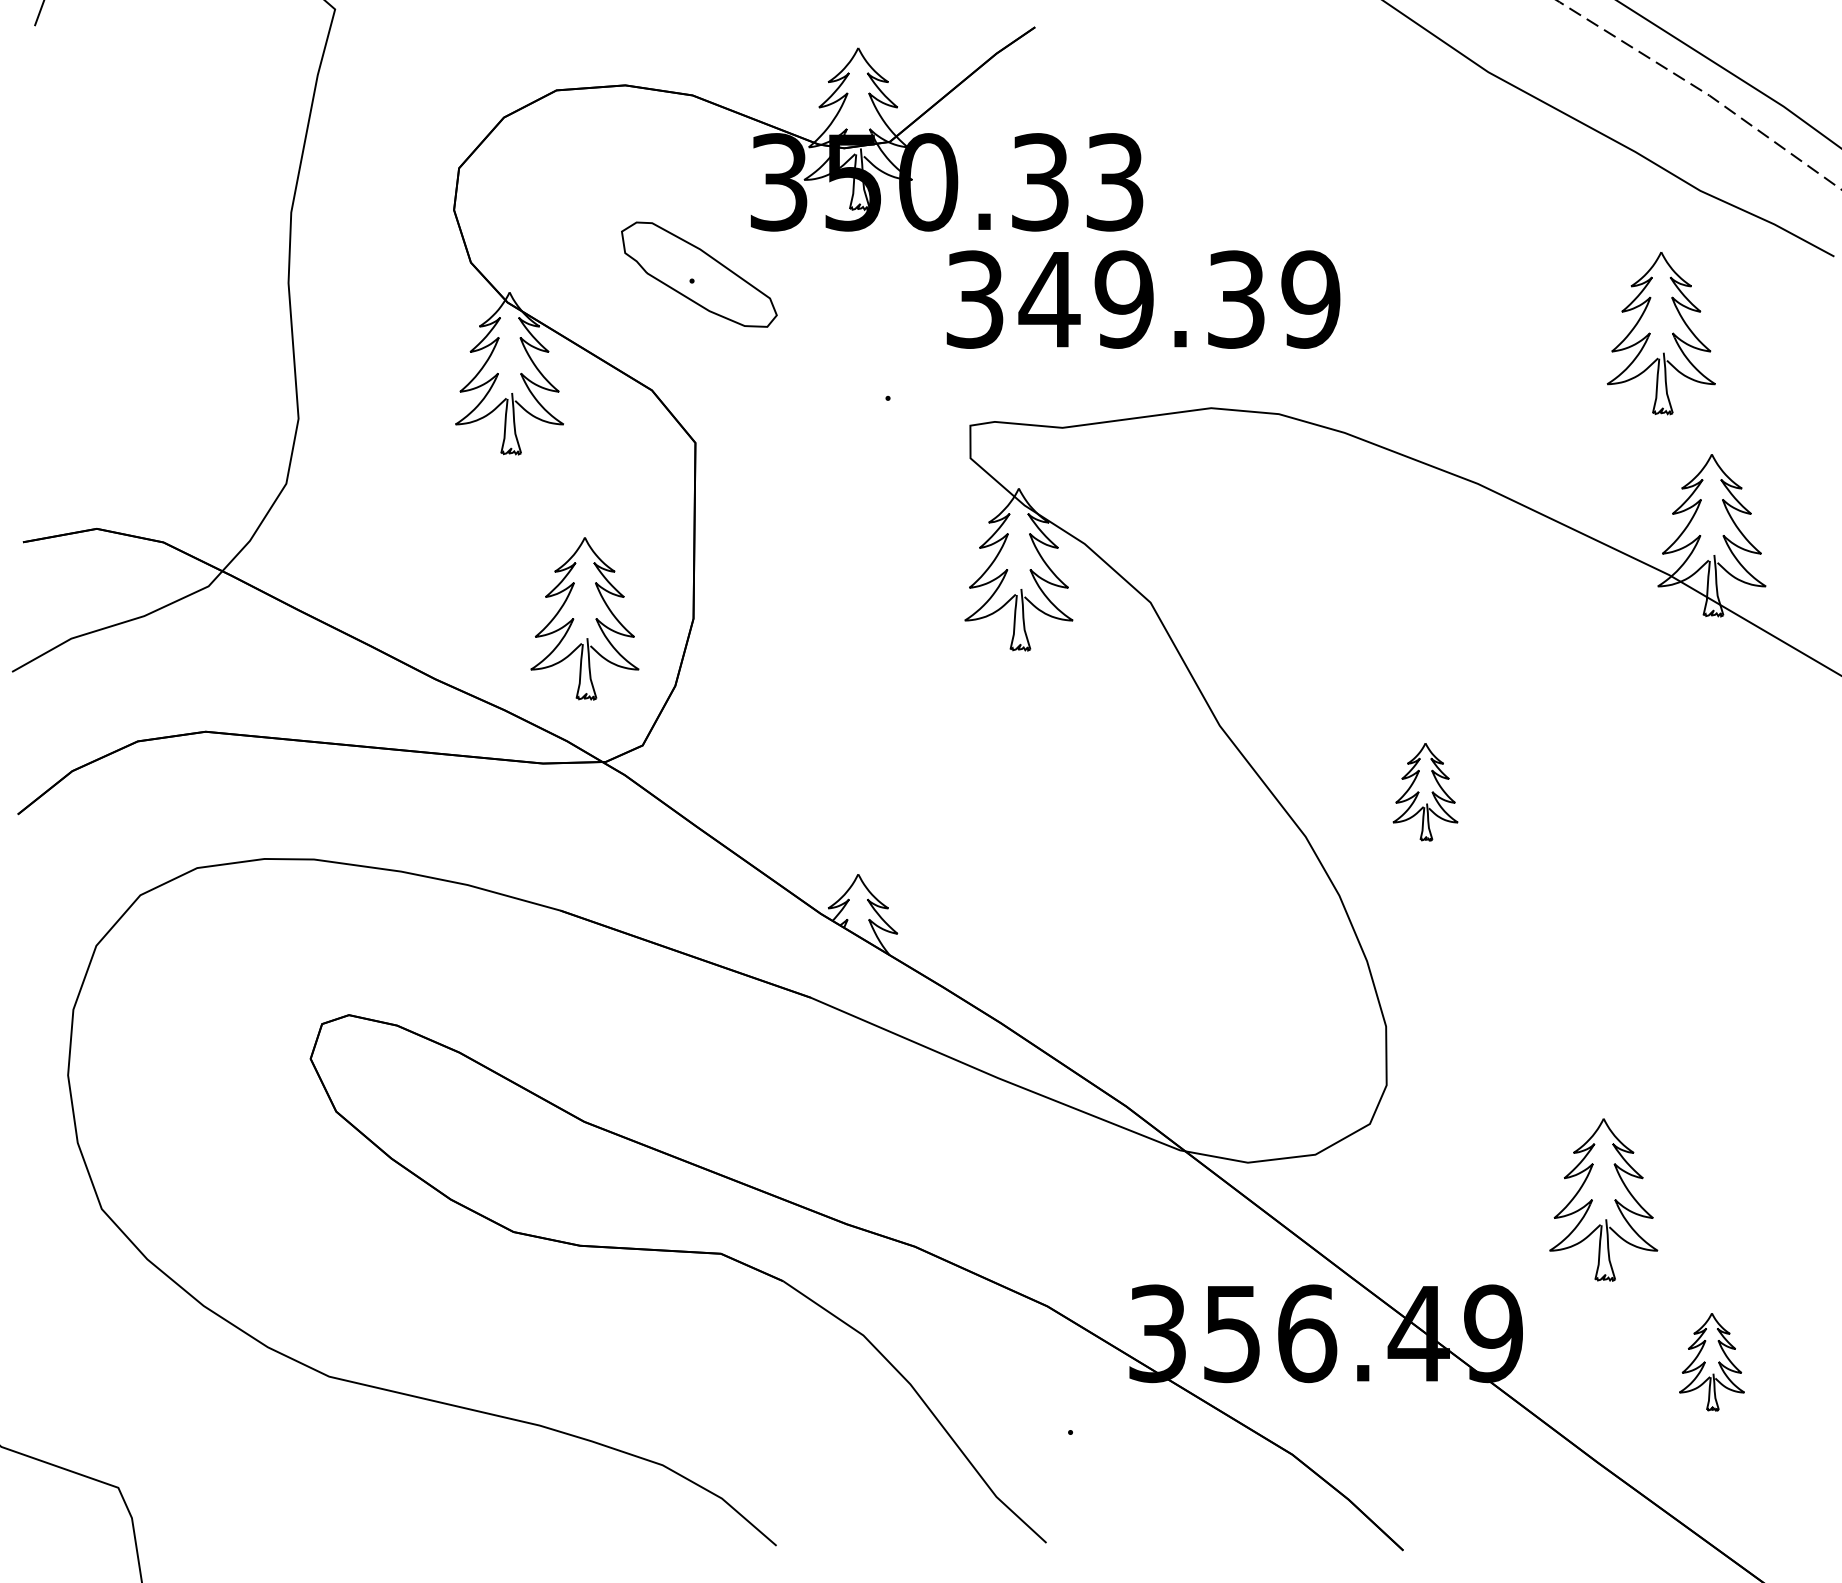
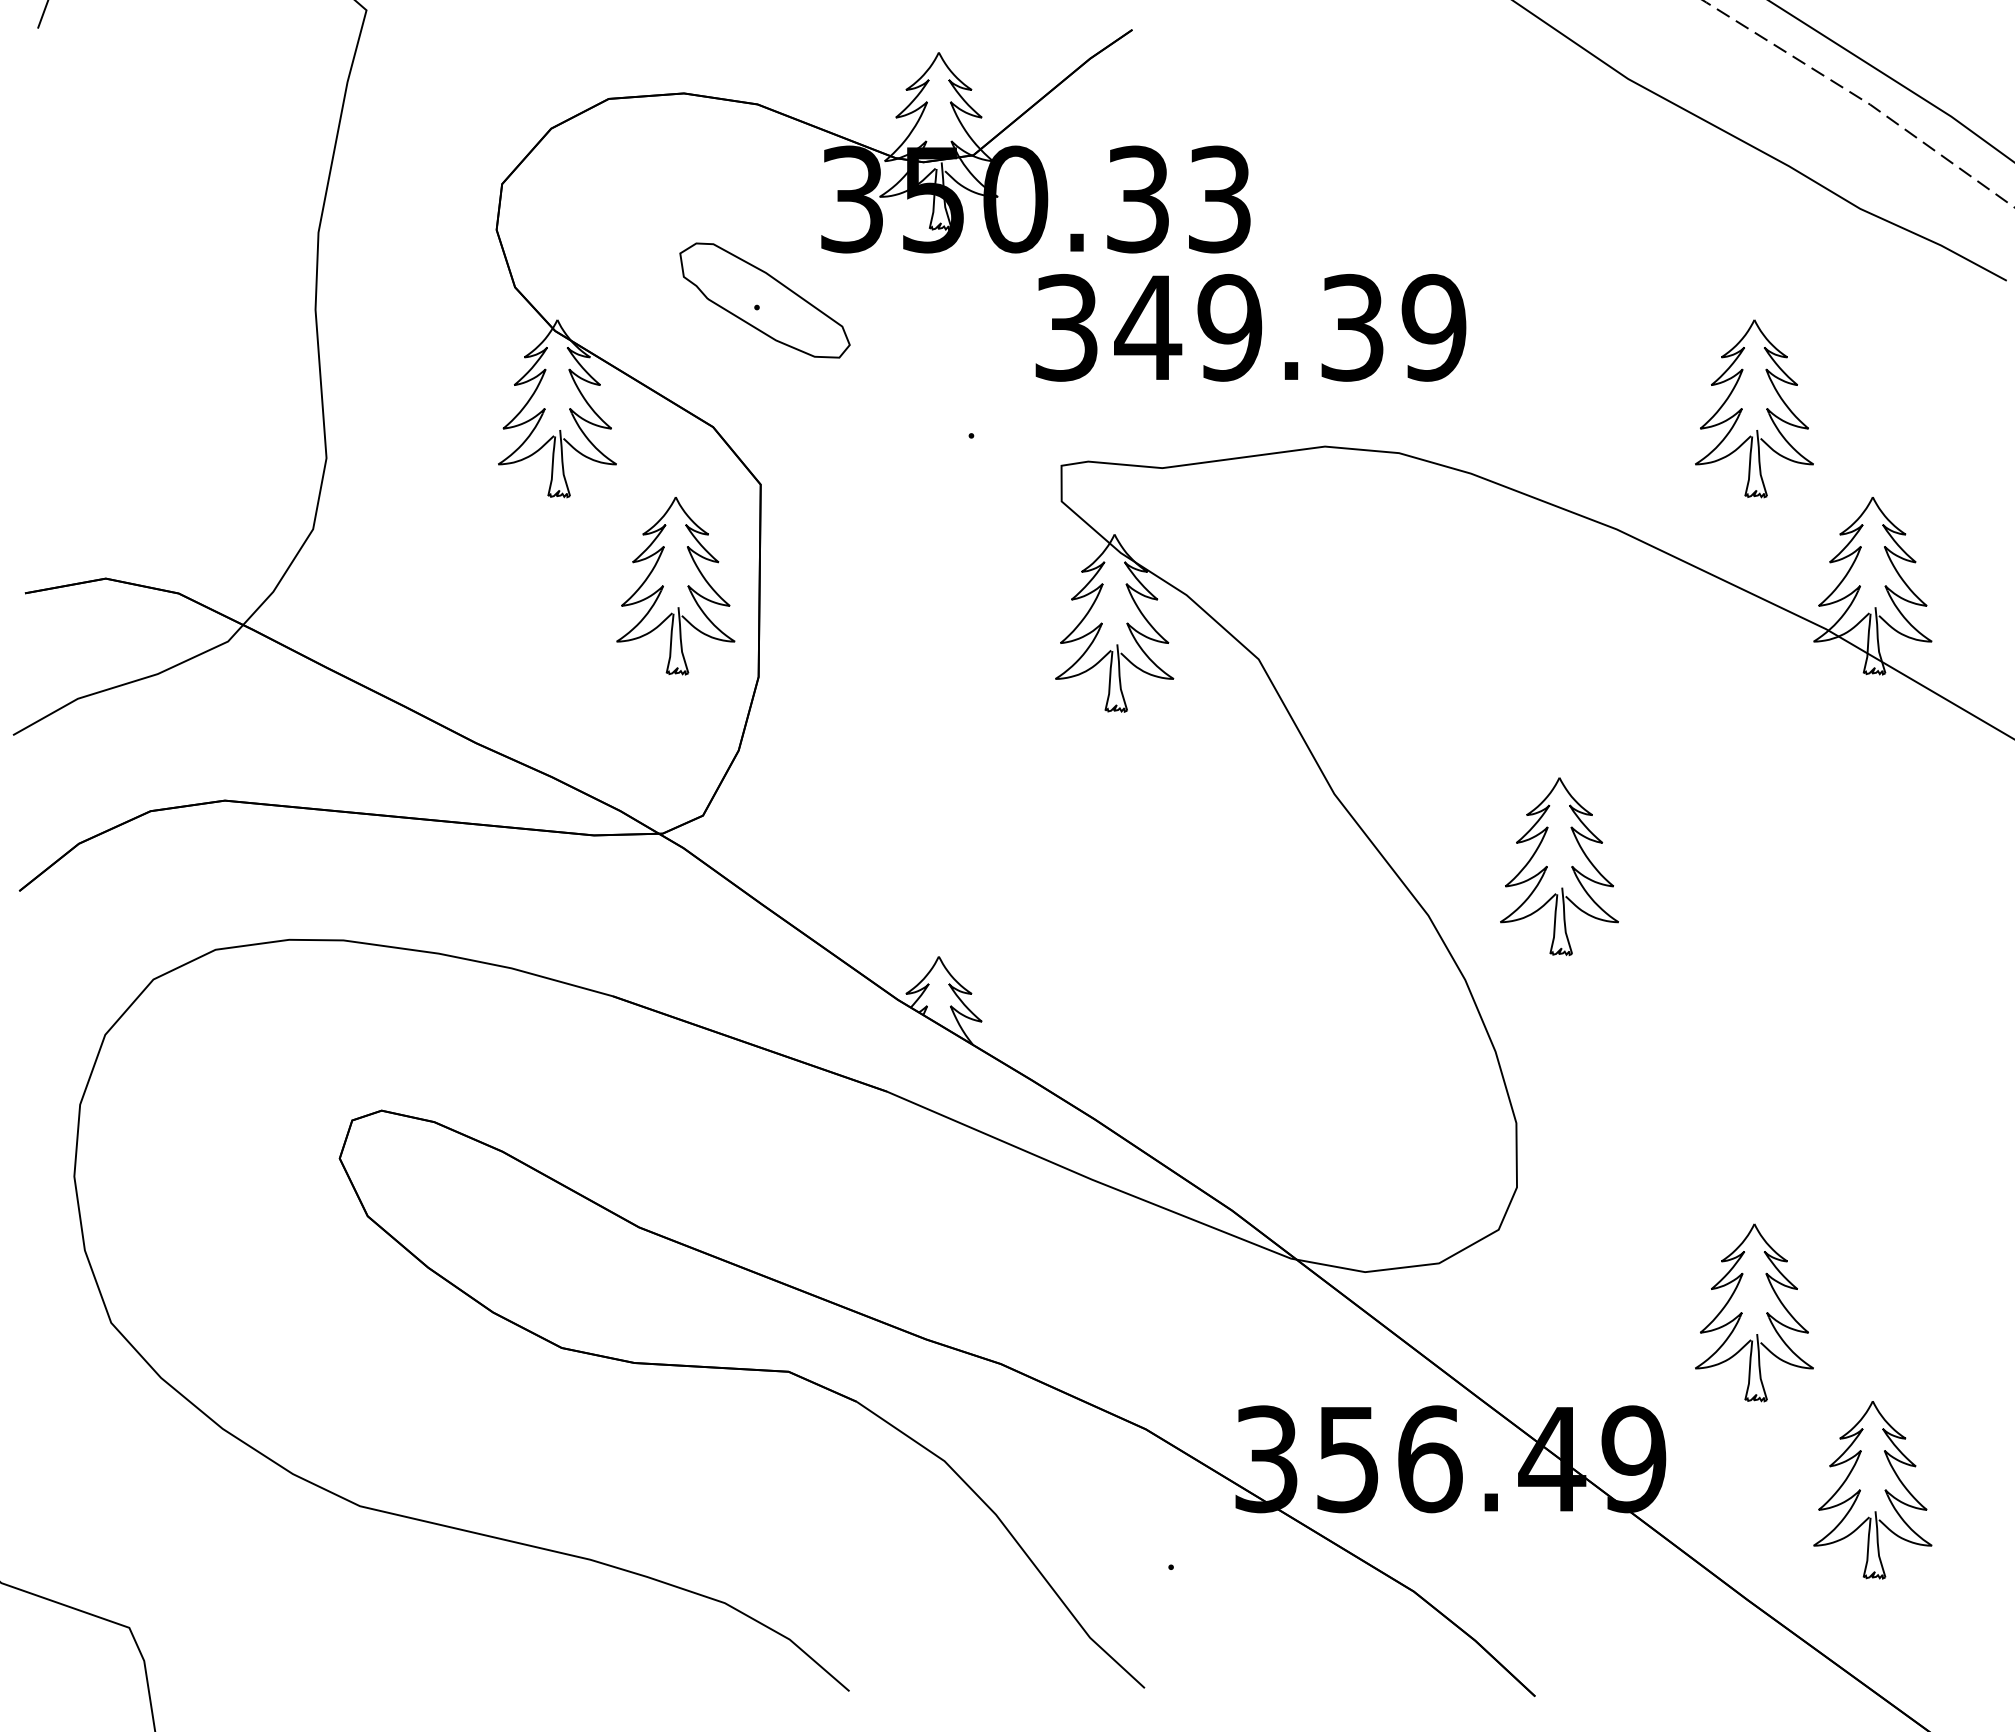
part: (1661, 333) -> (1754, 408), moved
part: (584, 619) -> (675, 586), moved
part: (1425, 791) -> (1559, 866), size x1.67
part: (1711, 1362) -> (1872, 1490), size x1.67

